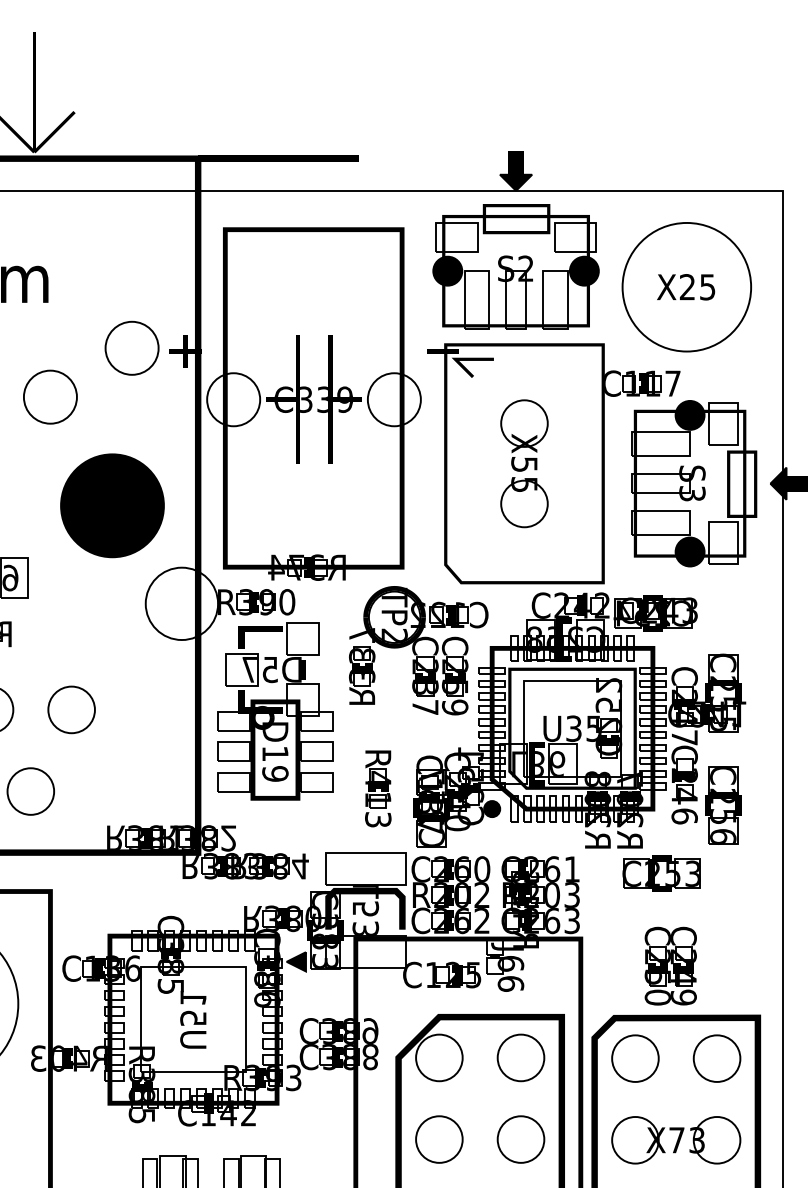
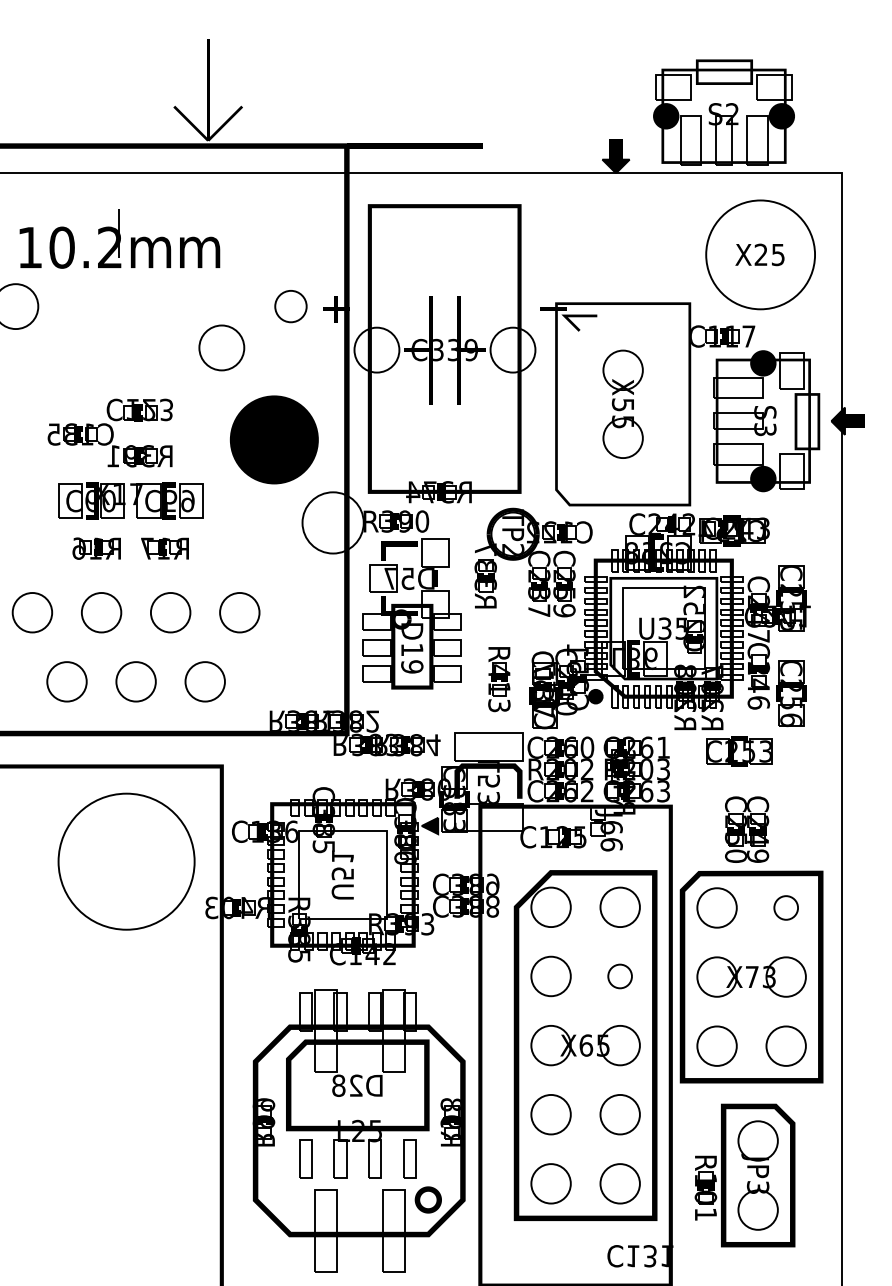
part: (515, 266) -> (723, 112), moved
circle: (131, 348) -> (290, 306), size x0.7
circle: (716, 1058) -> (785, 907), size x0.6
circle: (520, 1139) -> (619, 976), size x0.6

